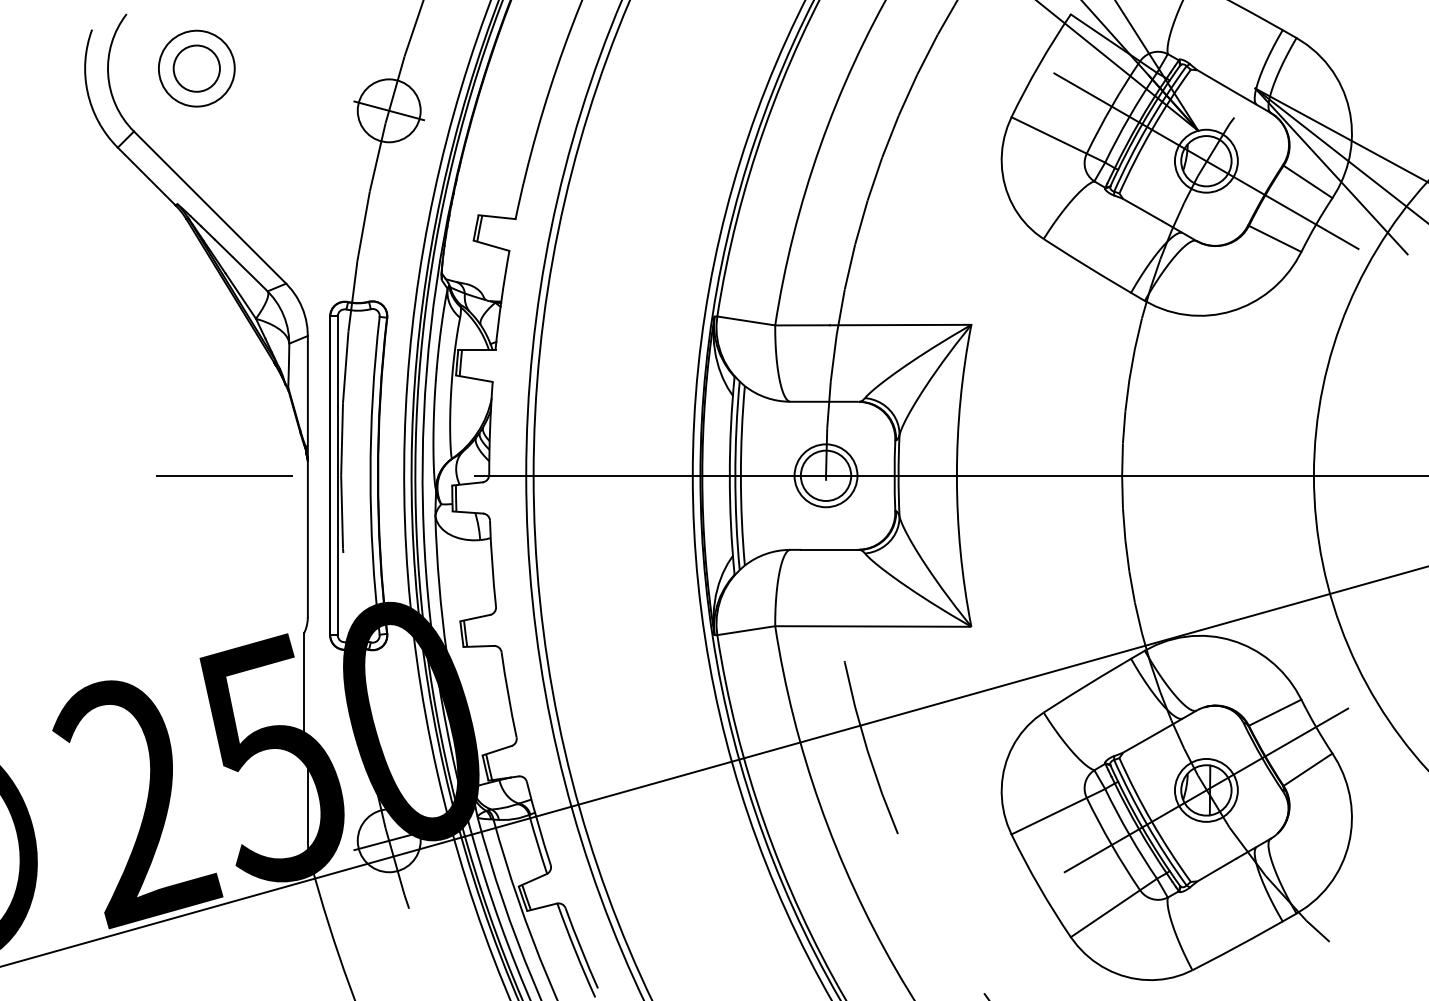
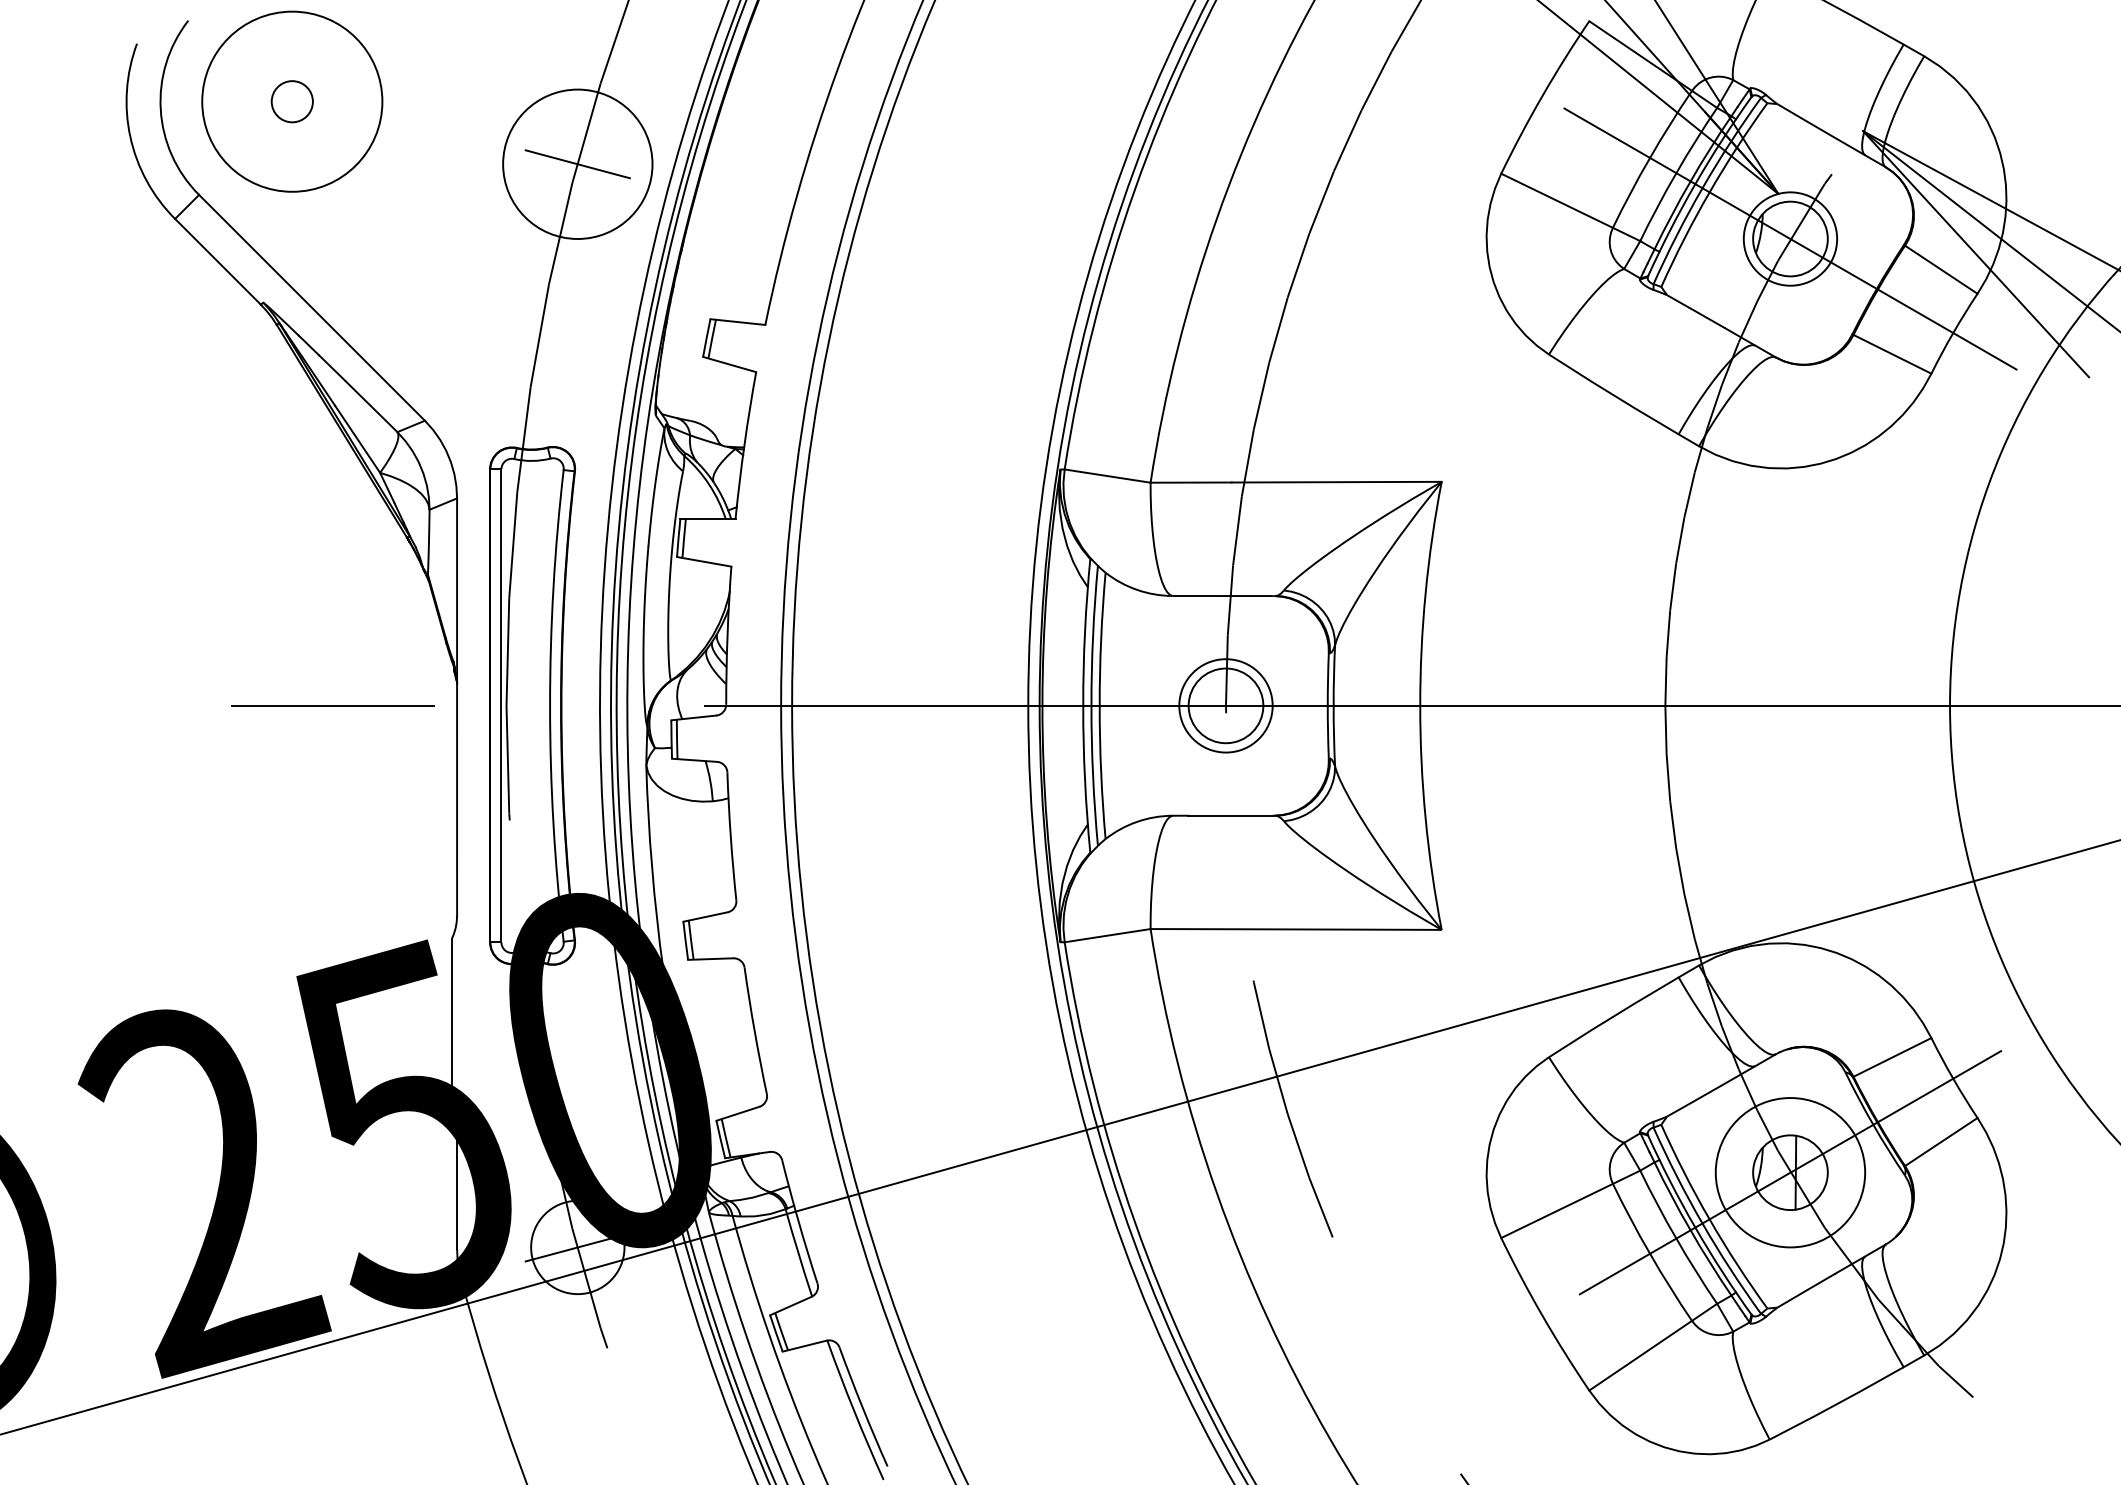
circle: (196, 68) -> (291, 101), size x0.6
circle: (196, 68) -> (291, 101), size x1.6
circle: (388, 110) -> (576, 163), size x1.6
circle: (1205, 789) -> (1789, 1171), size x1.6

